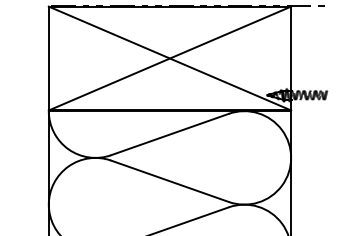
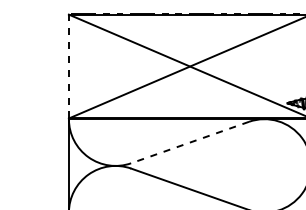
line: (48, 58) -> (68, 66), solid -> dashed
line: (169, 134) -> (189, 142), solid -> dashed

